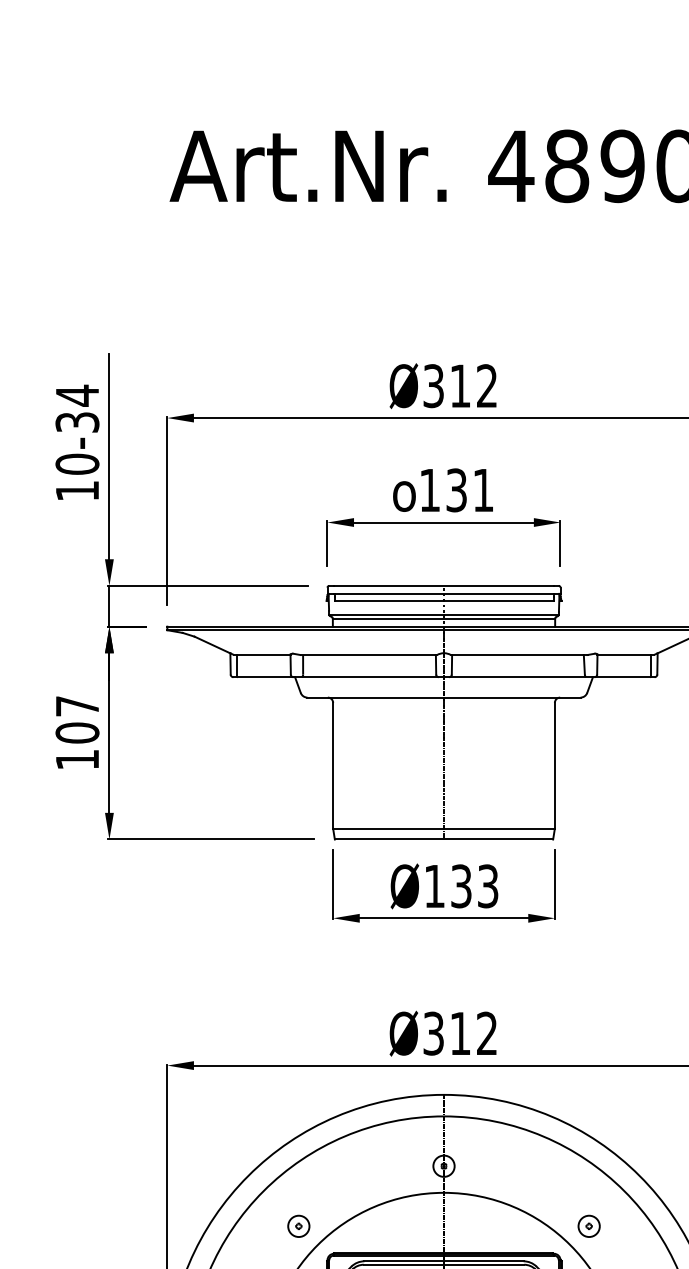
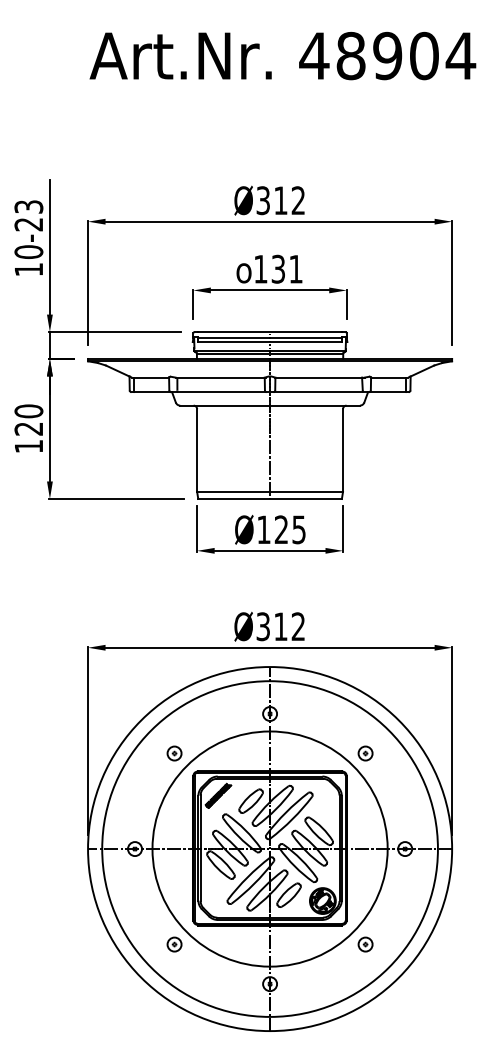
text: (76, 408) -> (28, 215), 10-34 -> 10-23
text: (76, 718) -> (28, 419), 107 -> 120
text: (473, 885) -> (289, 529), Ø133 -> Ø125

